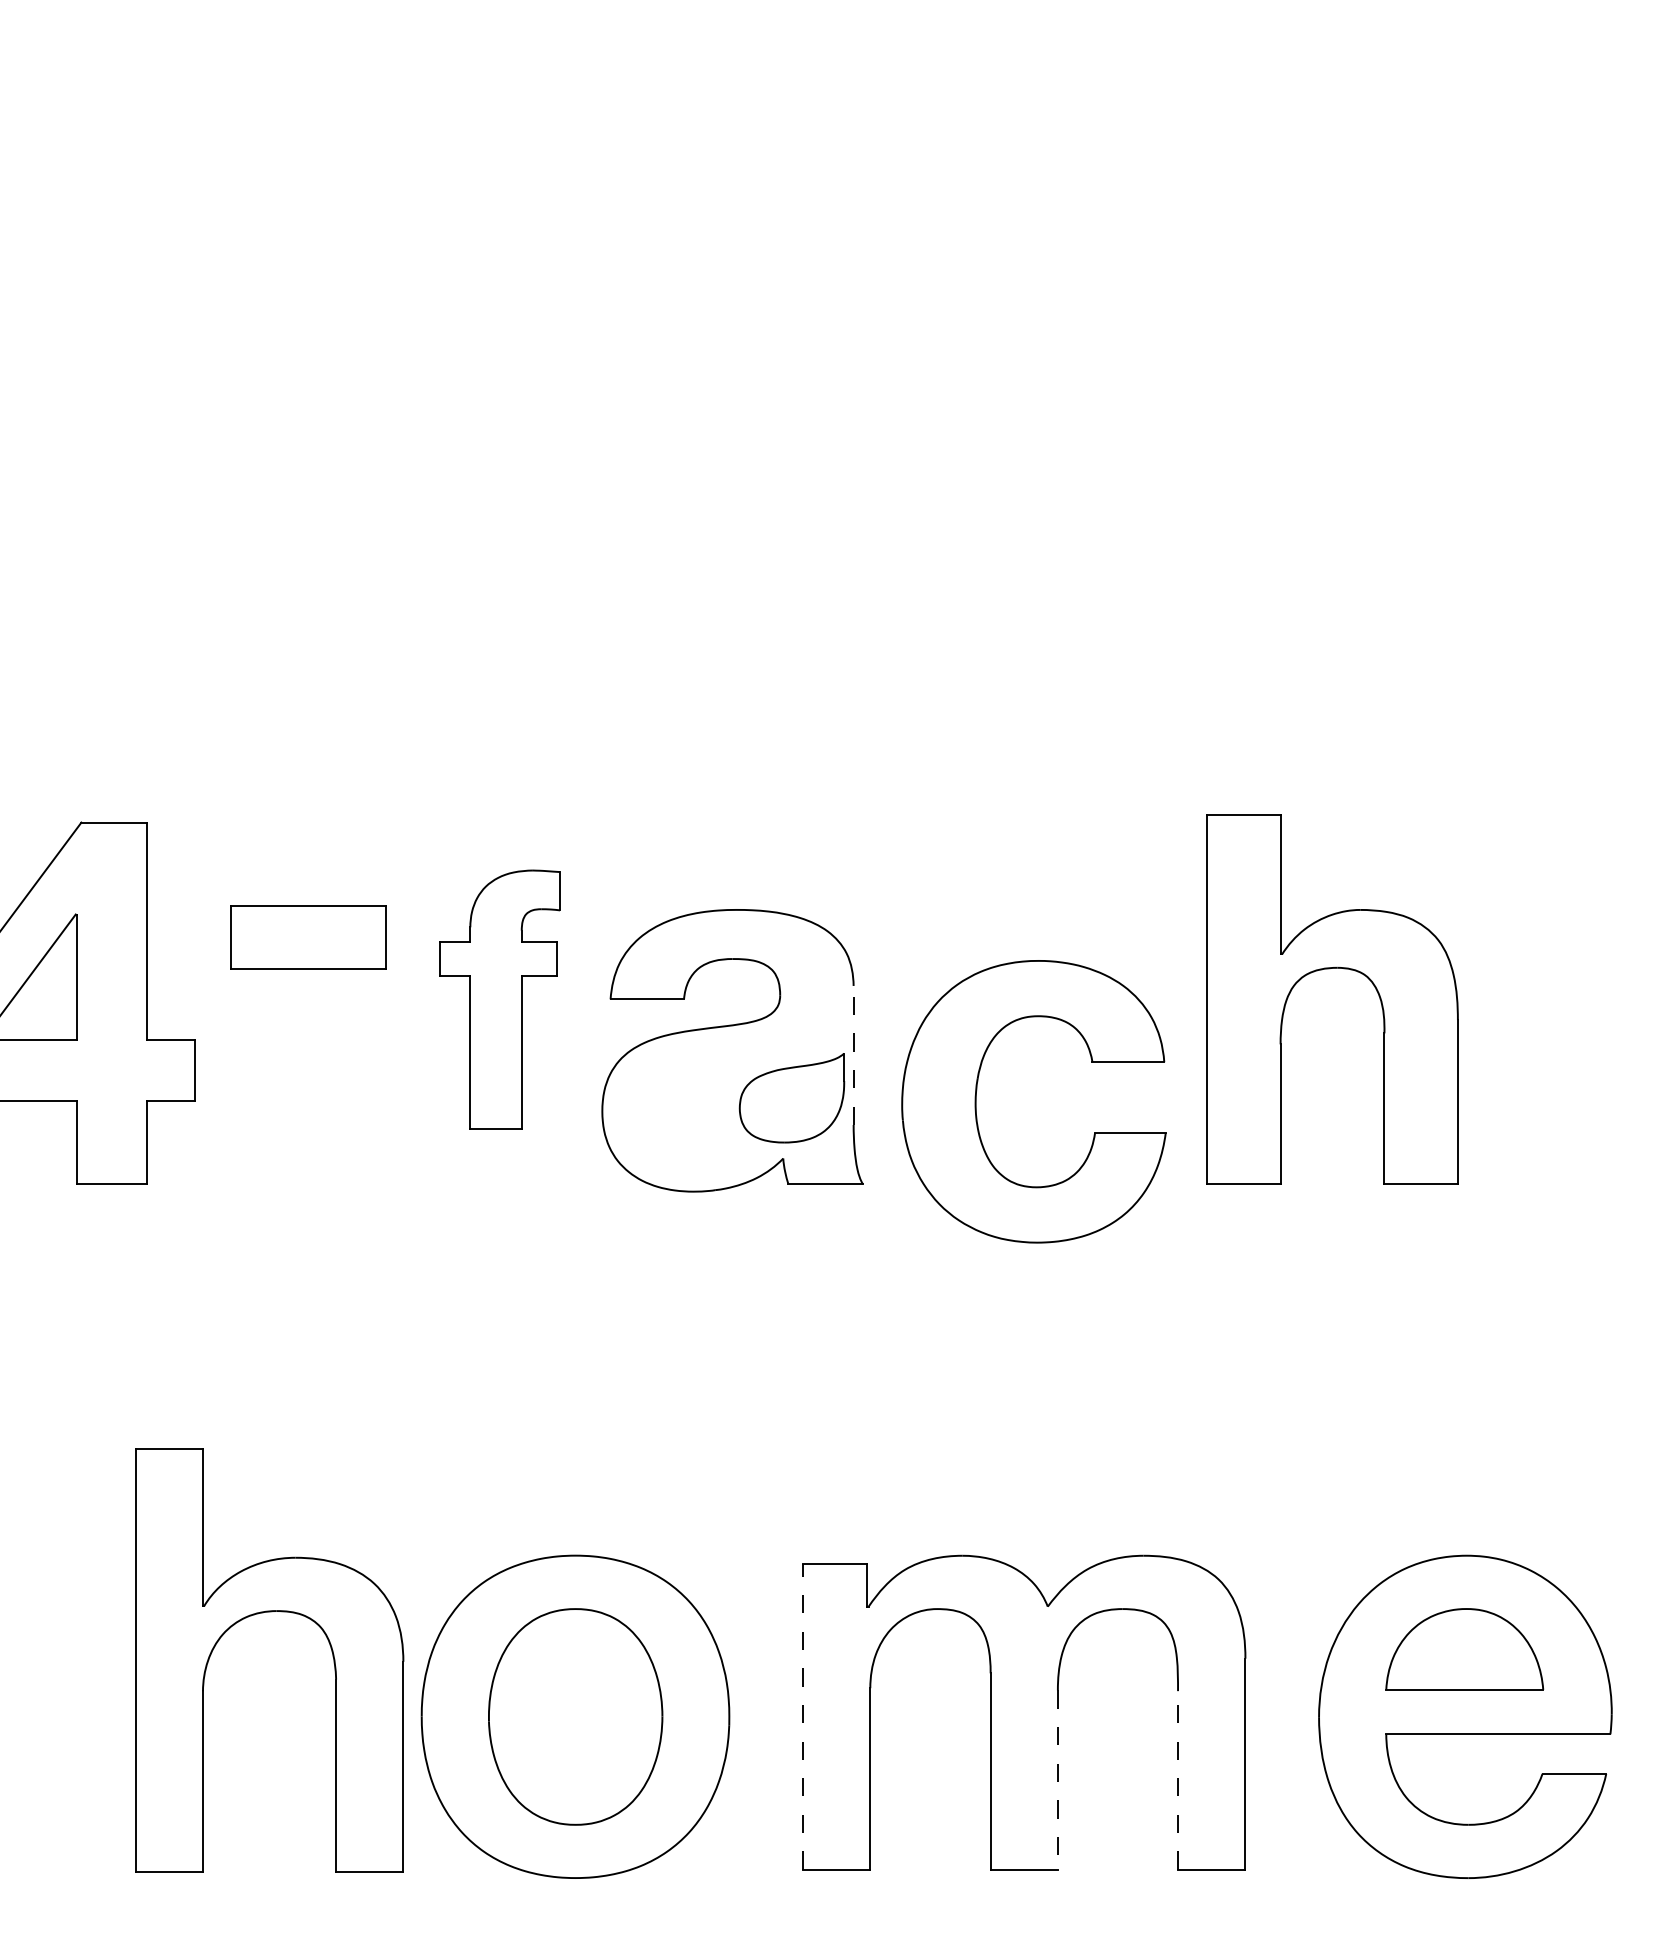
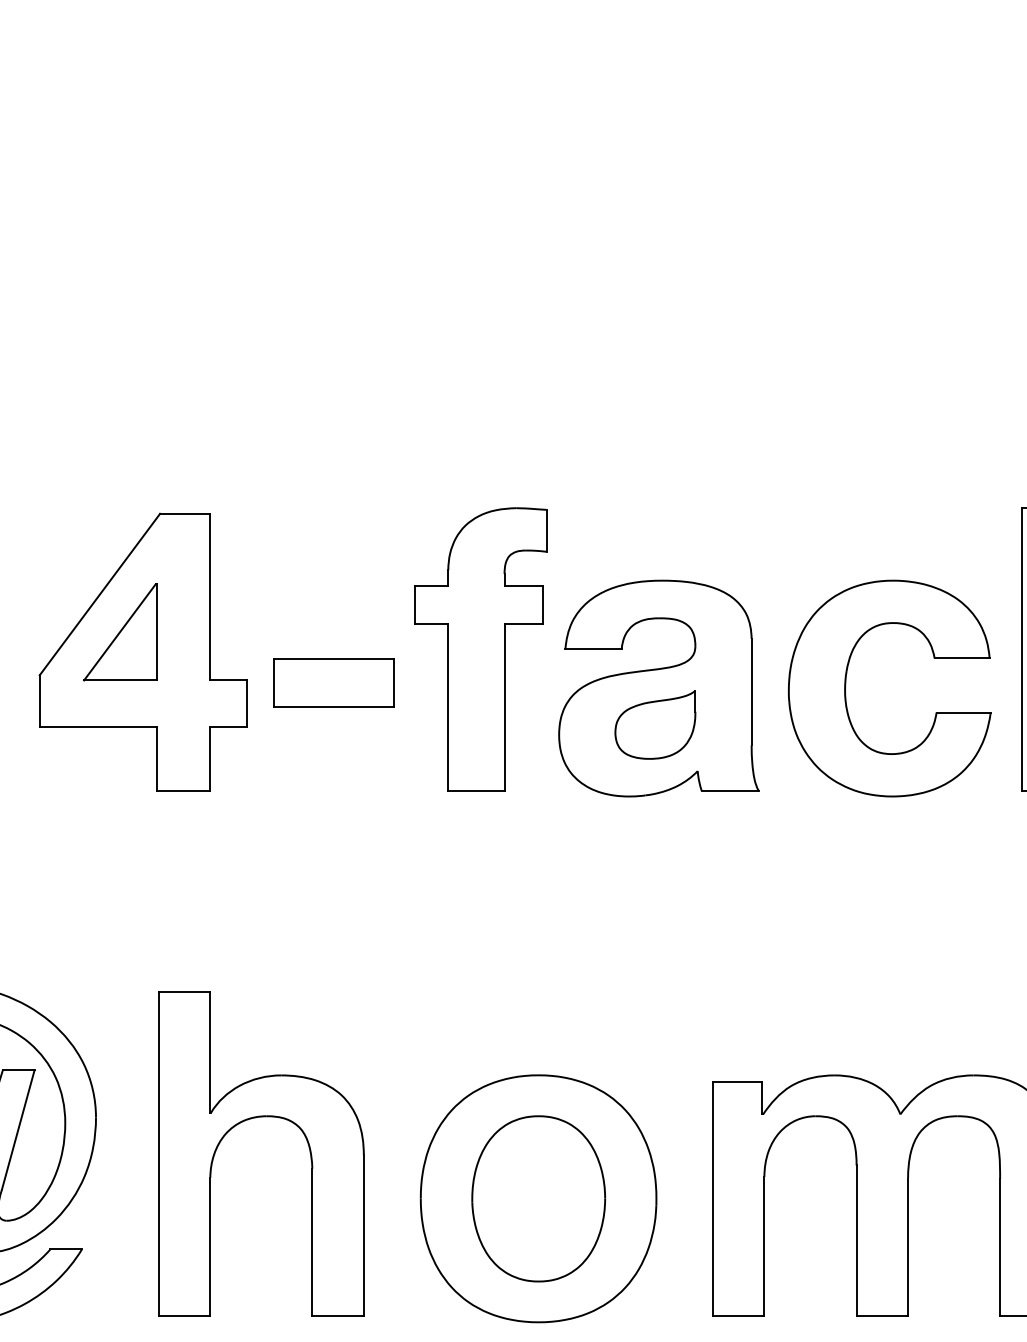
part: (308, 937) -> (334, 683), moved
part: (499, 999) -> (480, 649), size x1.43
line: (853, 1055) -> (751, 692), dashed -> solid
part: (791, 1098) -> (655, 725), moved
part: (976, 1101) -> (845, 688), moved
part: (258, 1614) -> (252, 1118), moved
line: (803, 1716) -> (713, 1198), dashed -> solid
line: (1178, 1779) -> (1000, 1246), dashed -> solid
line: (1057, 1780) -> (907, 1247), dashed -> solid

